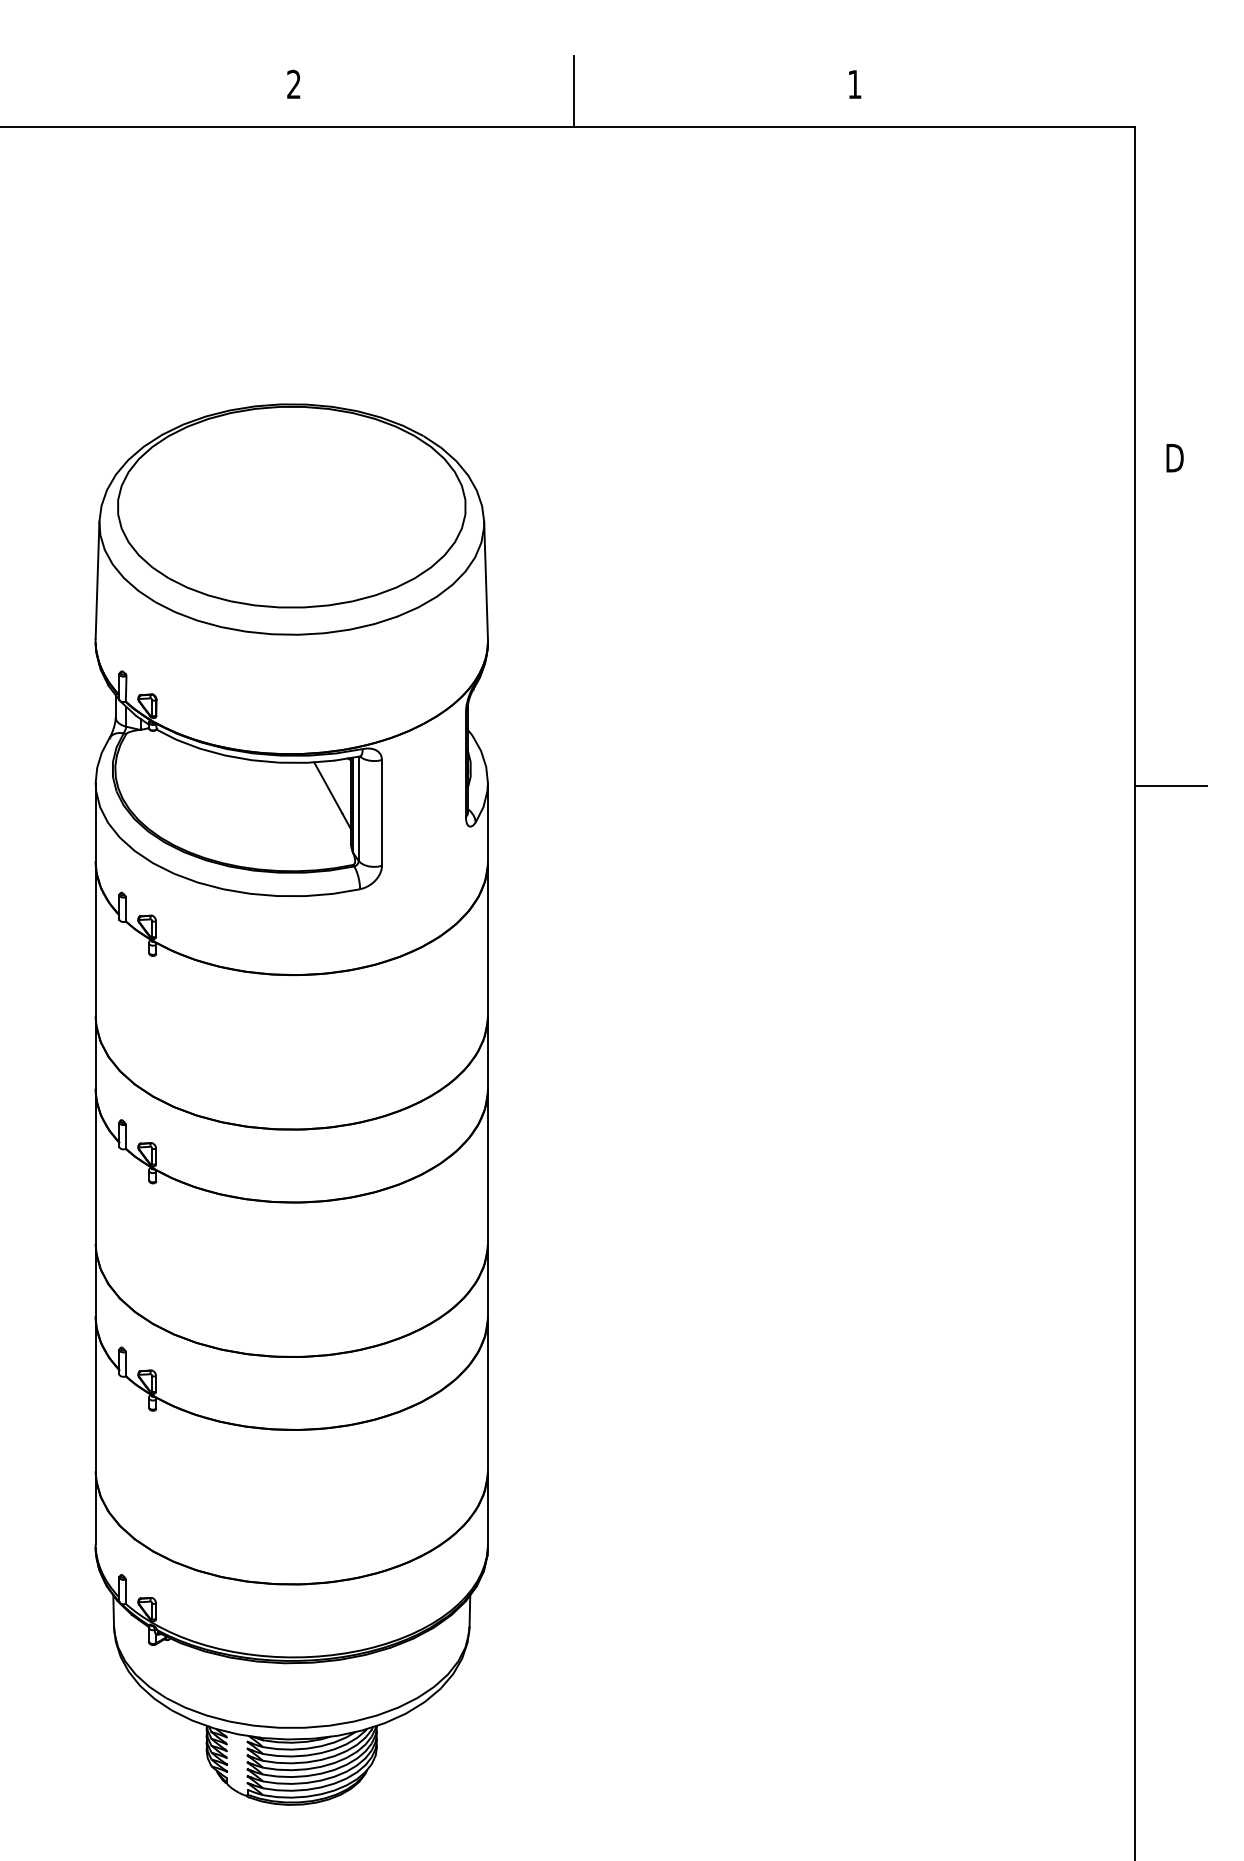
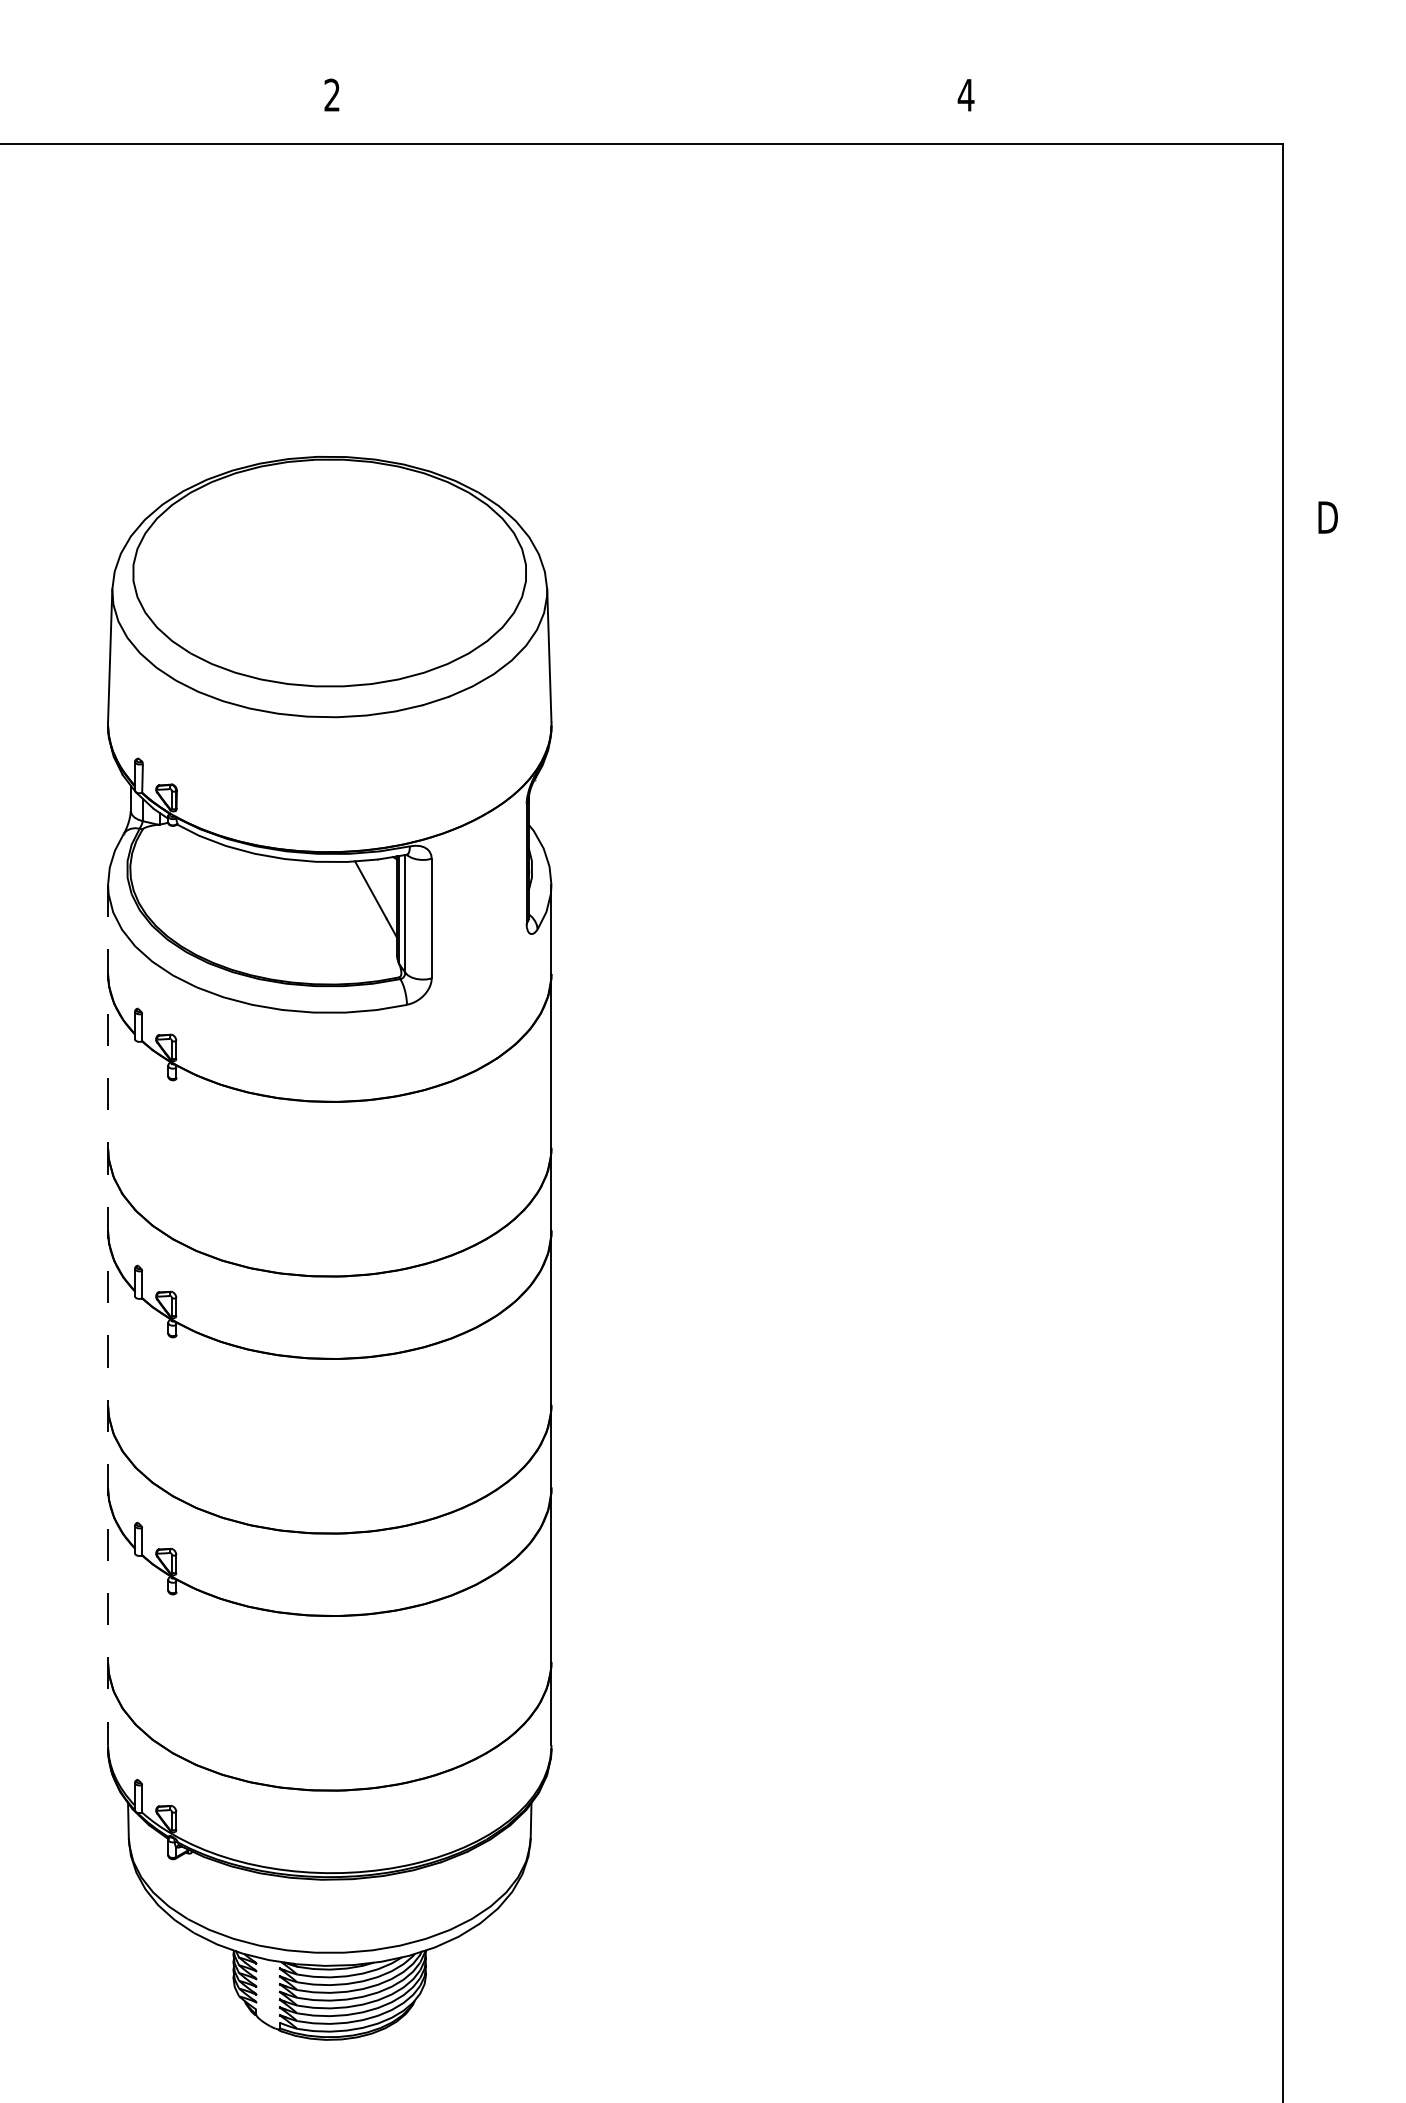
text: (854, 84) -> (965, 95), 1 -> 4
line: (574, 91) -> (649, 103), removed
line: (1170, 785) -> (1323, 887), removed
line: (96, 1164) -> (108, 1315), solid -> dashed

